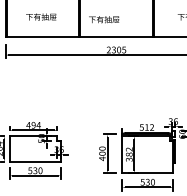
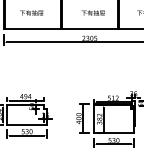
text: (103, 18) -> (92, 12), moved

